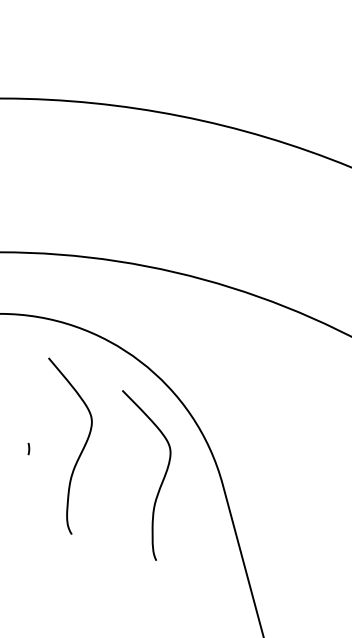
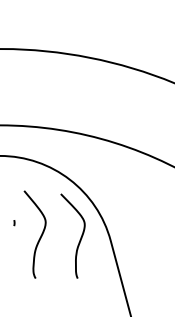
curve: (79, 451) -> (39, 237), moved

